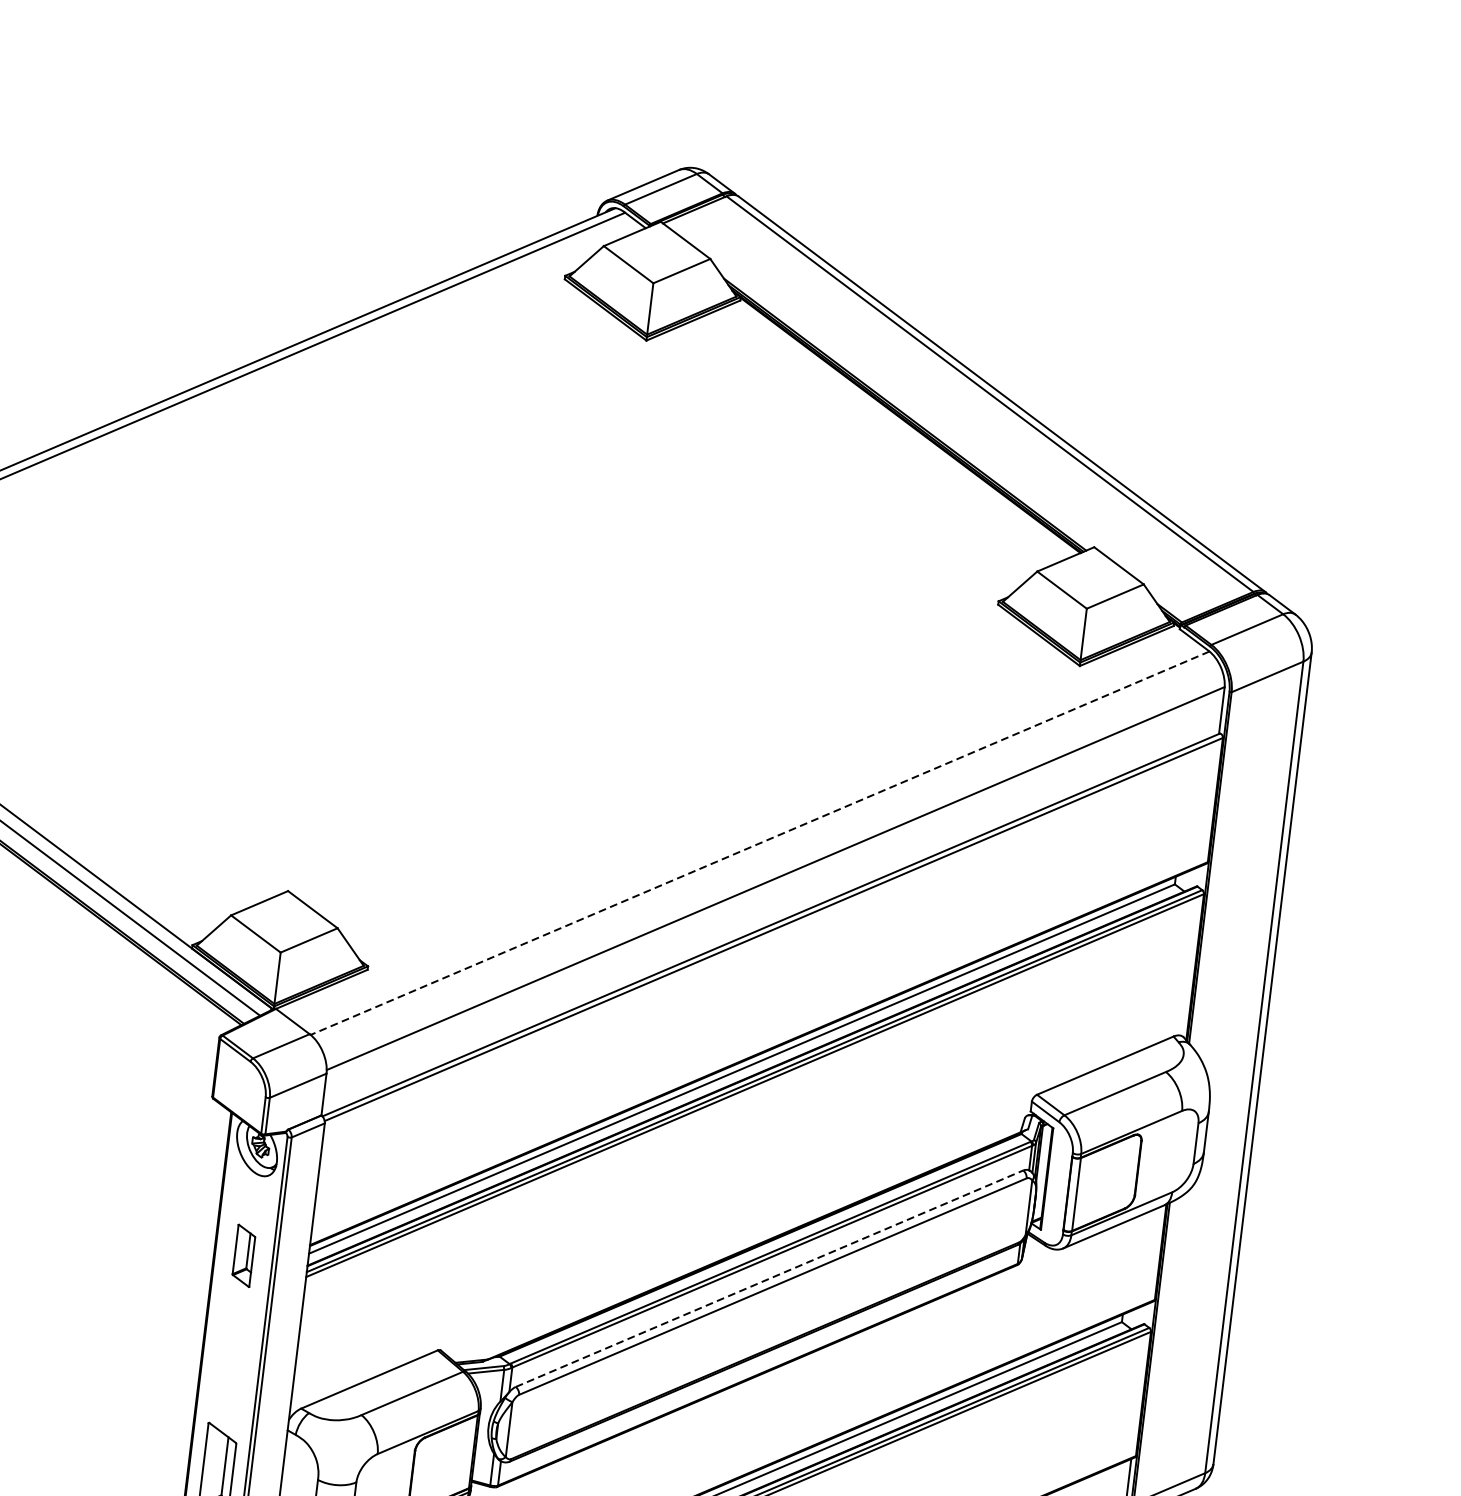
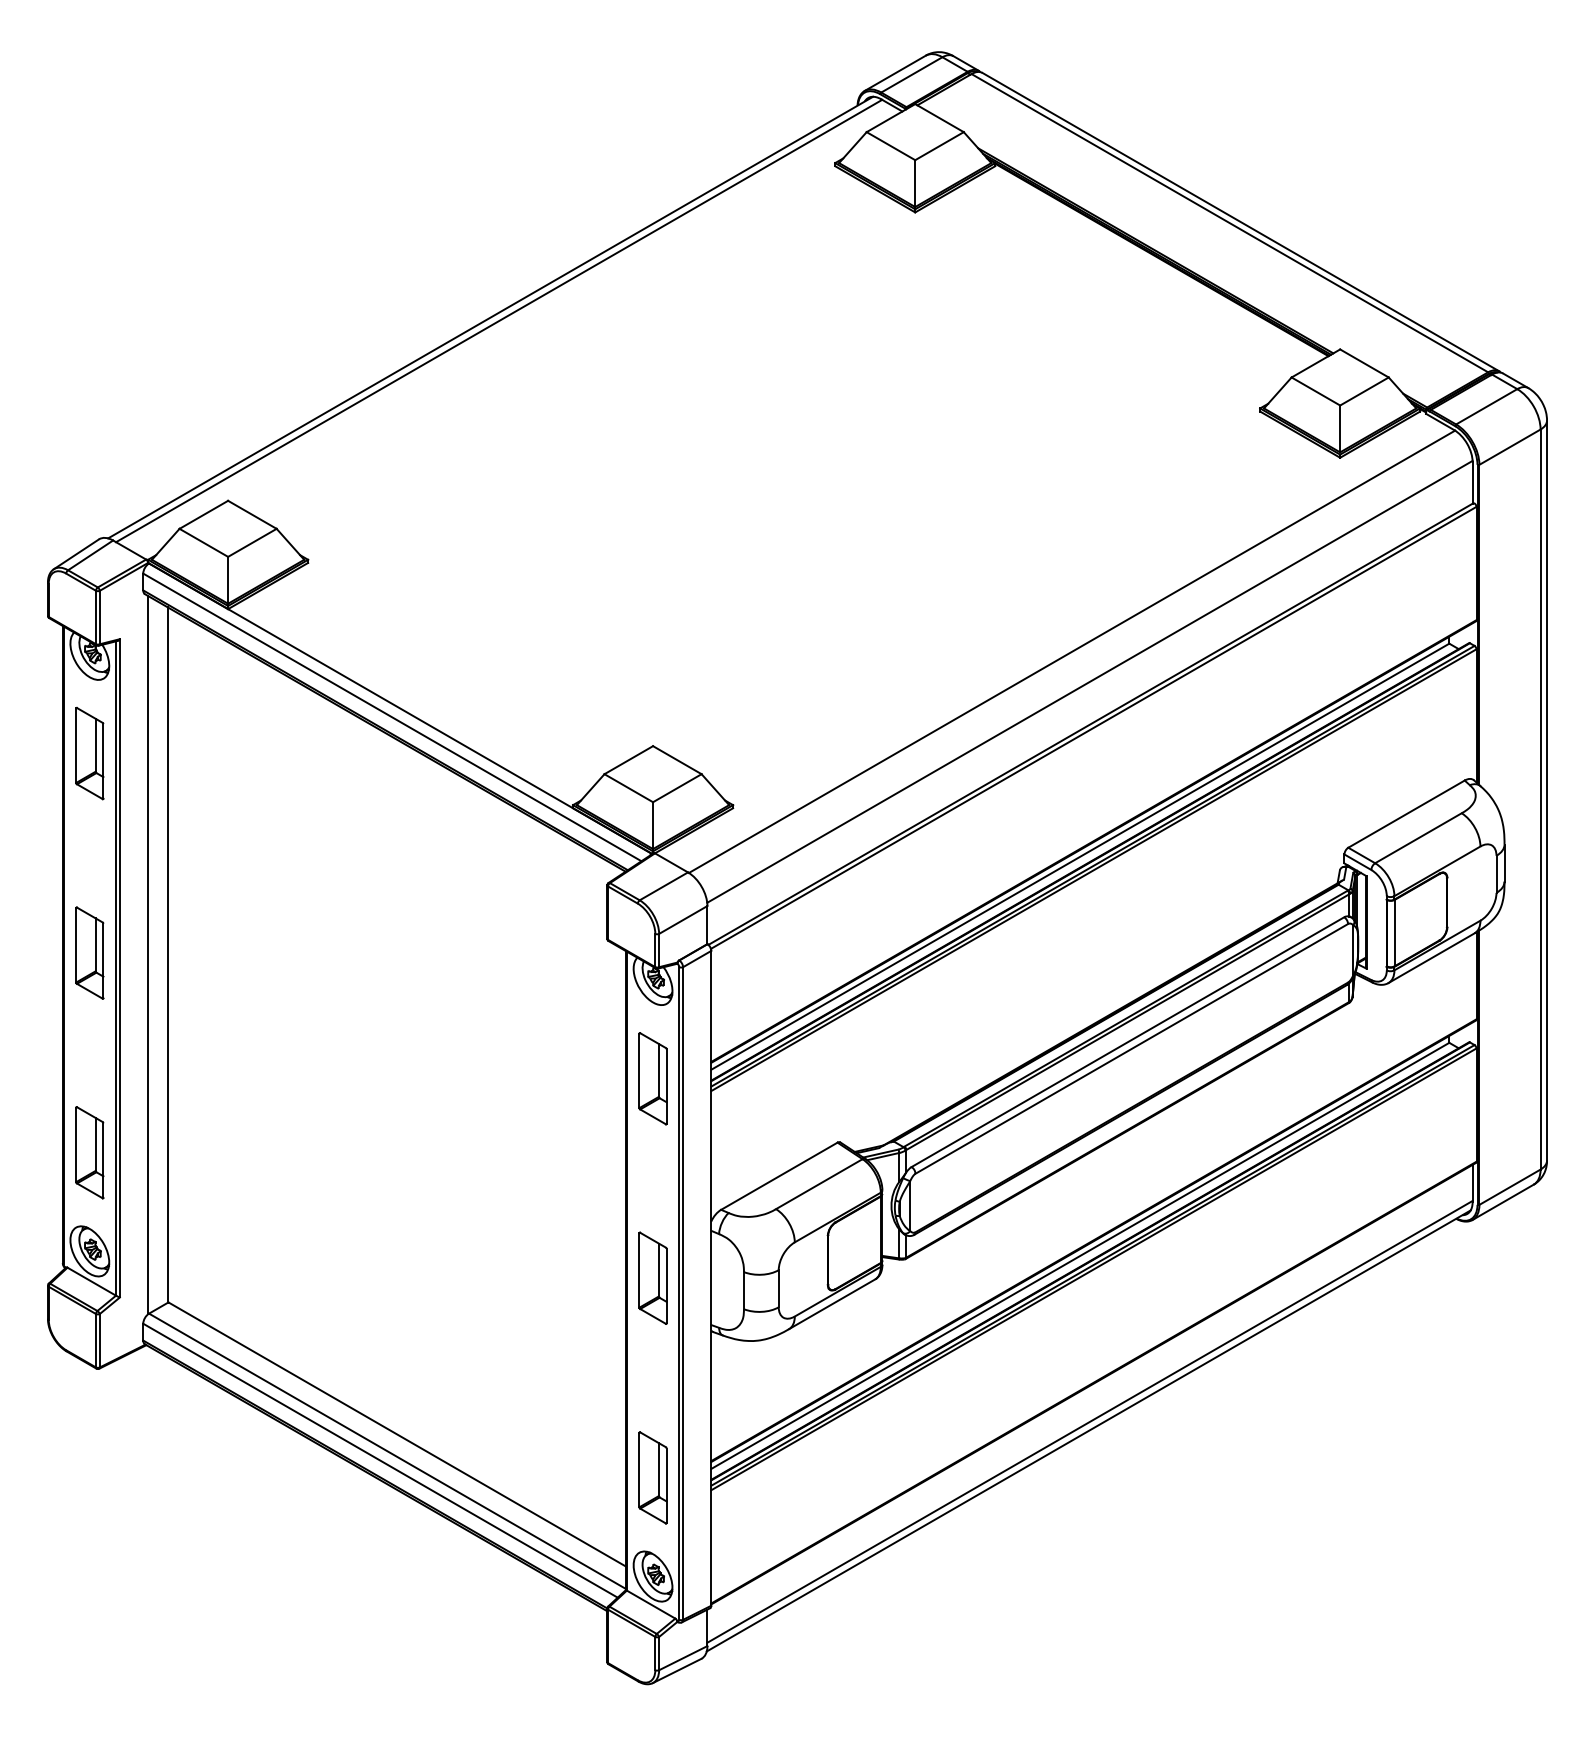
line: (759, 843) -> (1071, 652), dashed -> solid
part: (243, 1255) -> (652, 1078), size x1.67
line: (769, 1279) -> (1127, 1042), dashed -> solid

